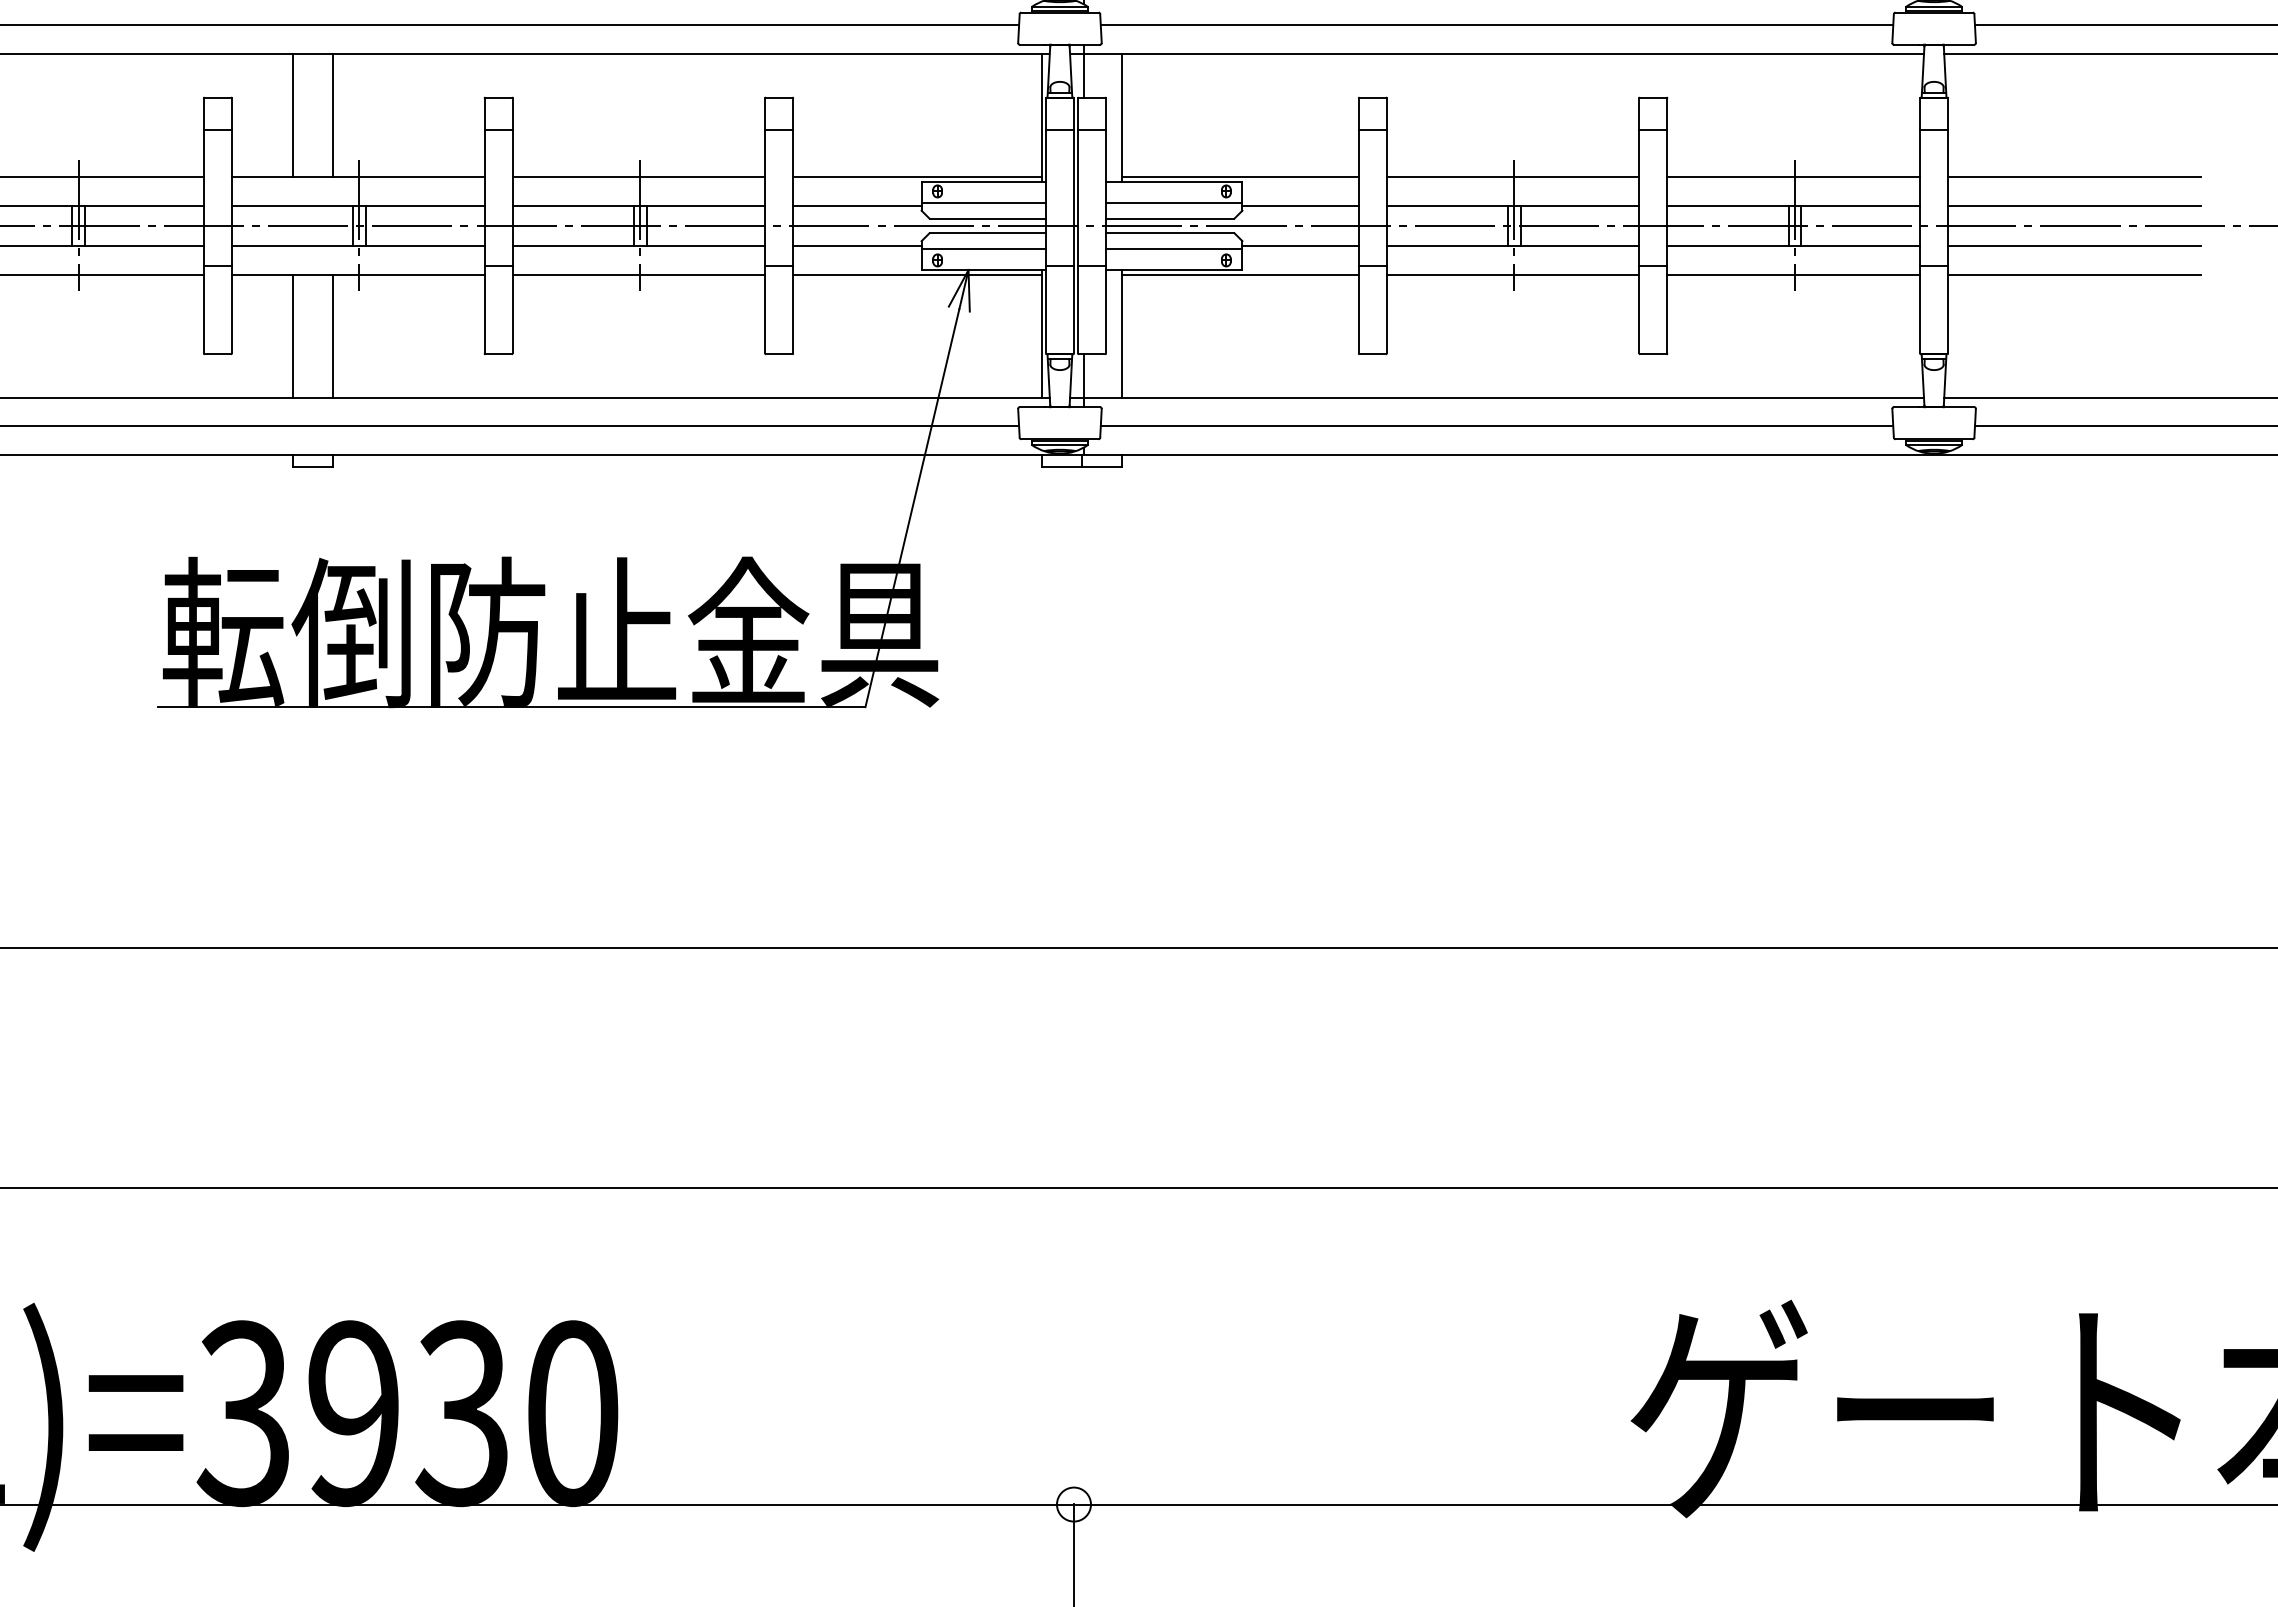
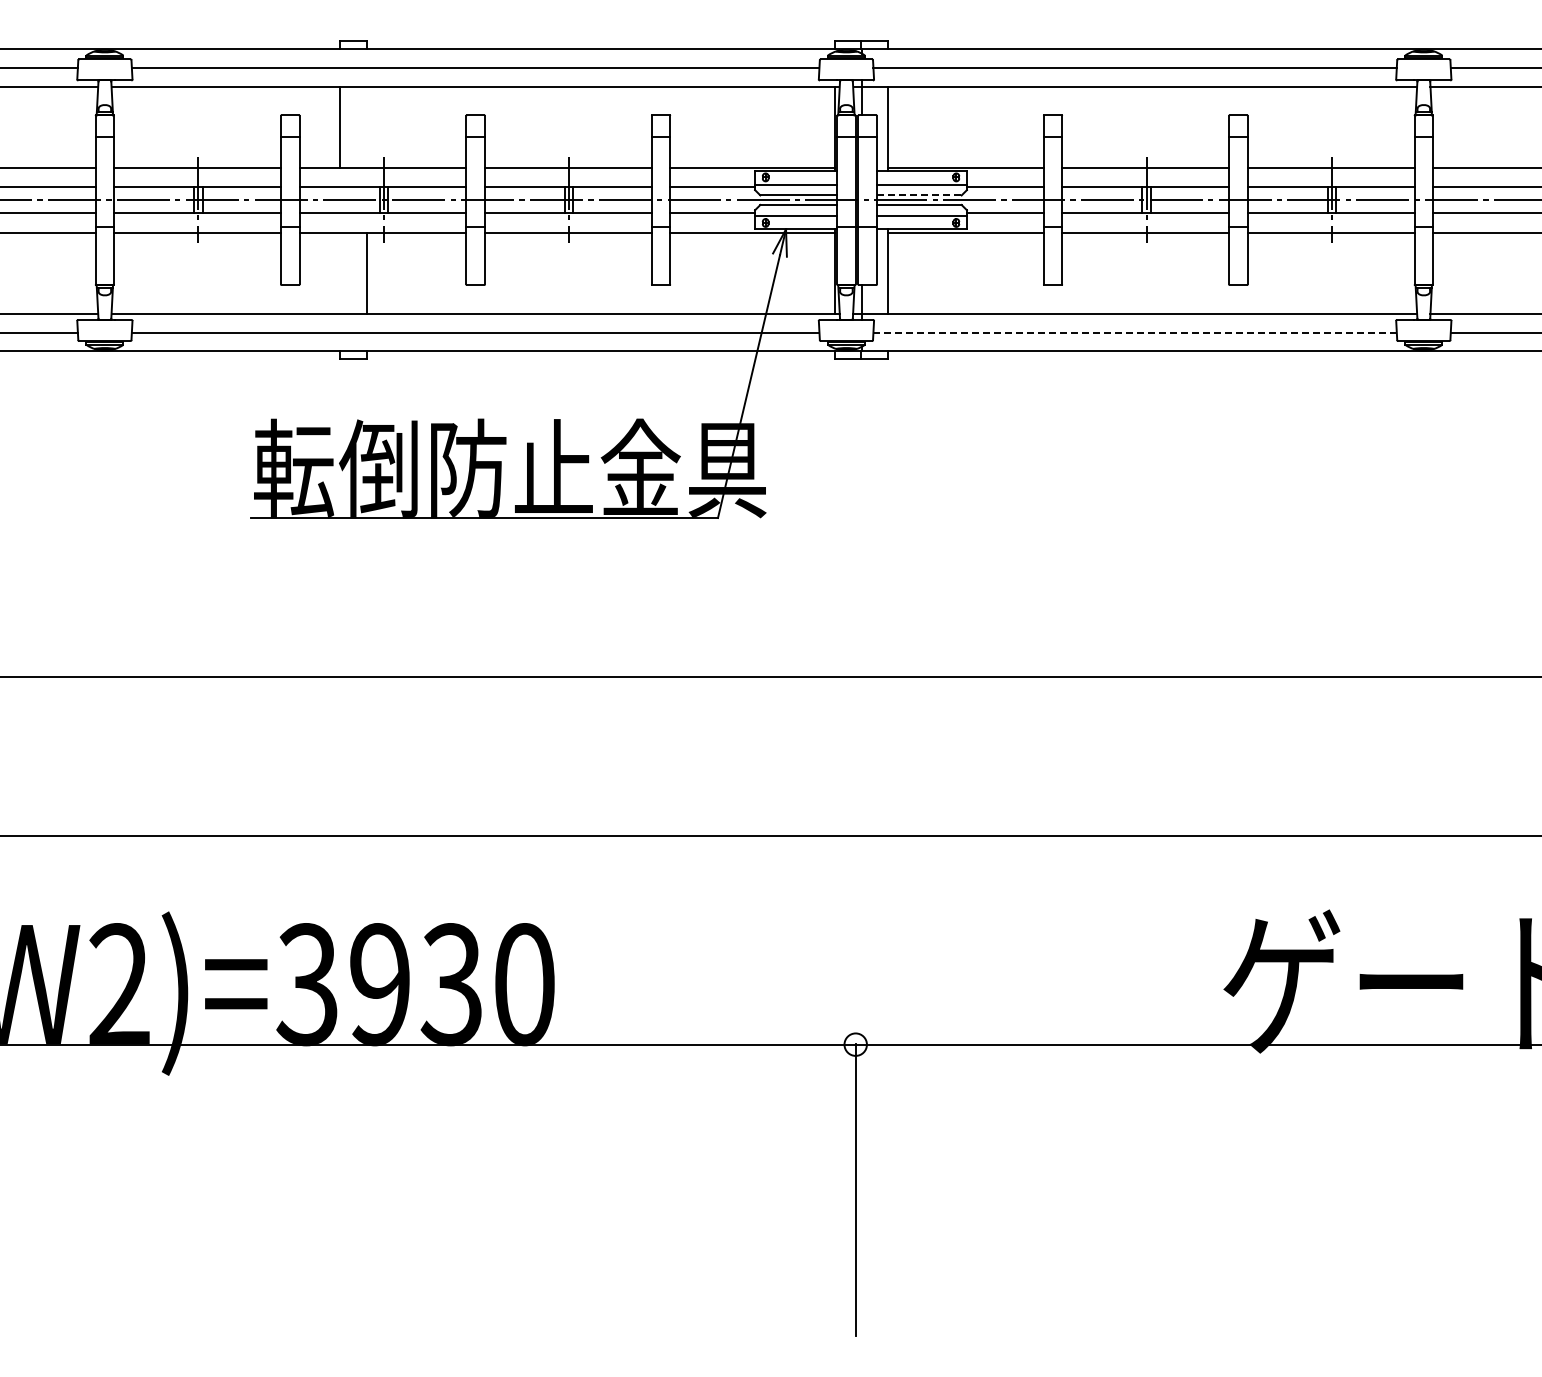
line: (333, 114) -> (366, 126), removed
line: (1170, 218) -> (919, 195), solid -> dashed
line: (293, 335) -> (340, 272), removed
line: (1497, 426) -> (1135, 332), solid -> dashed

